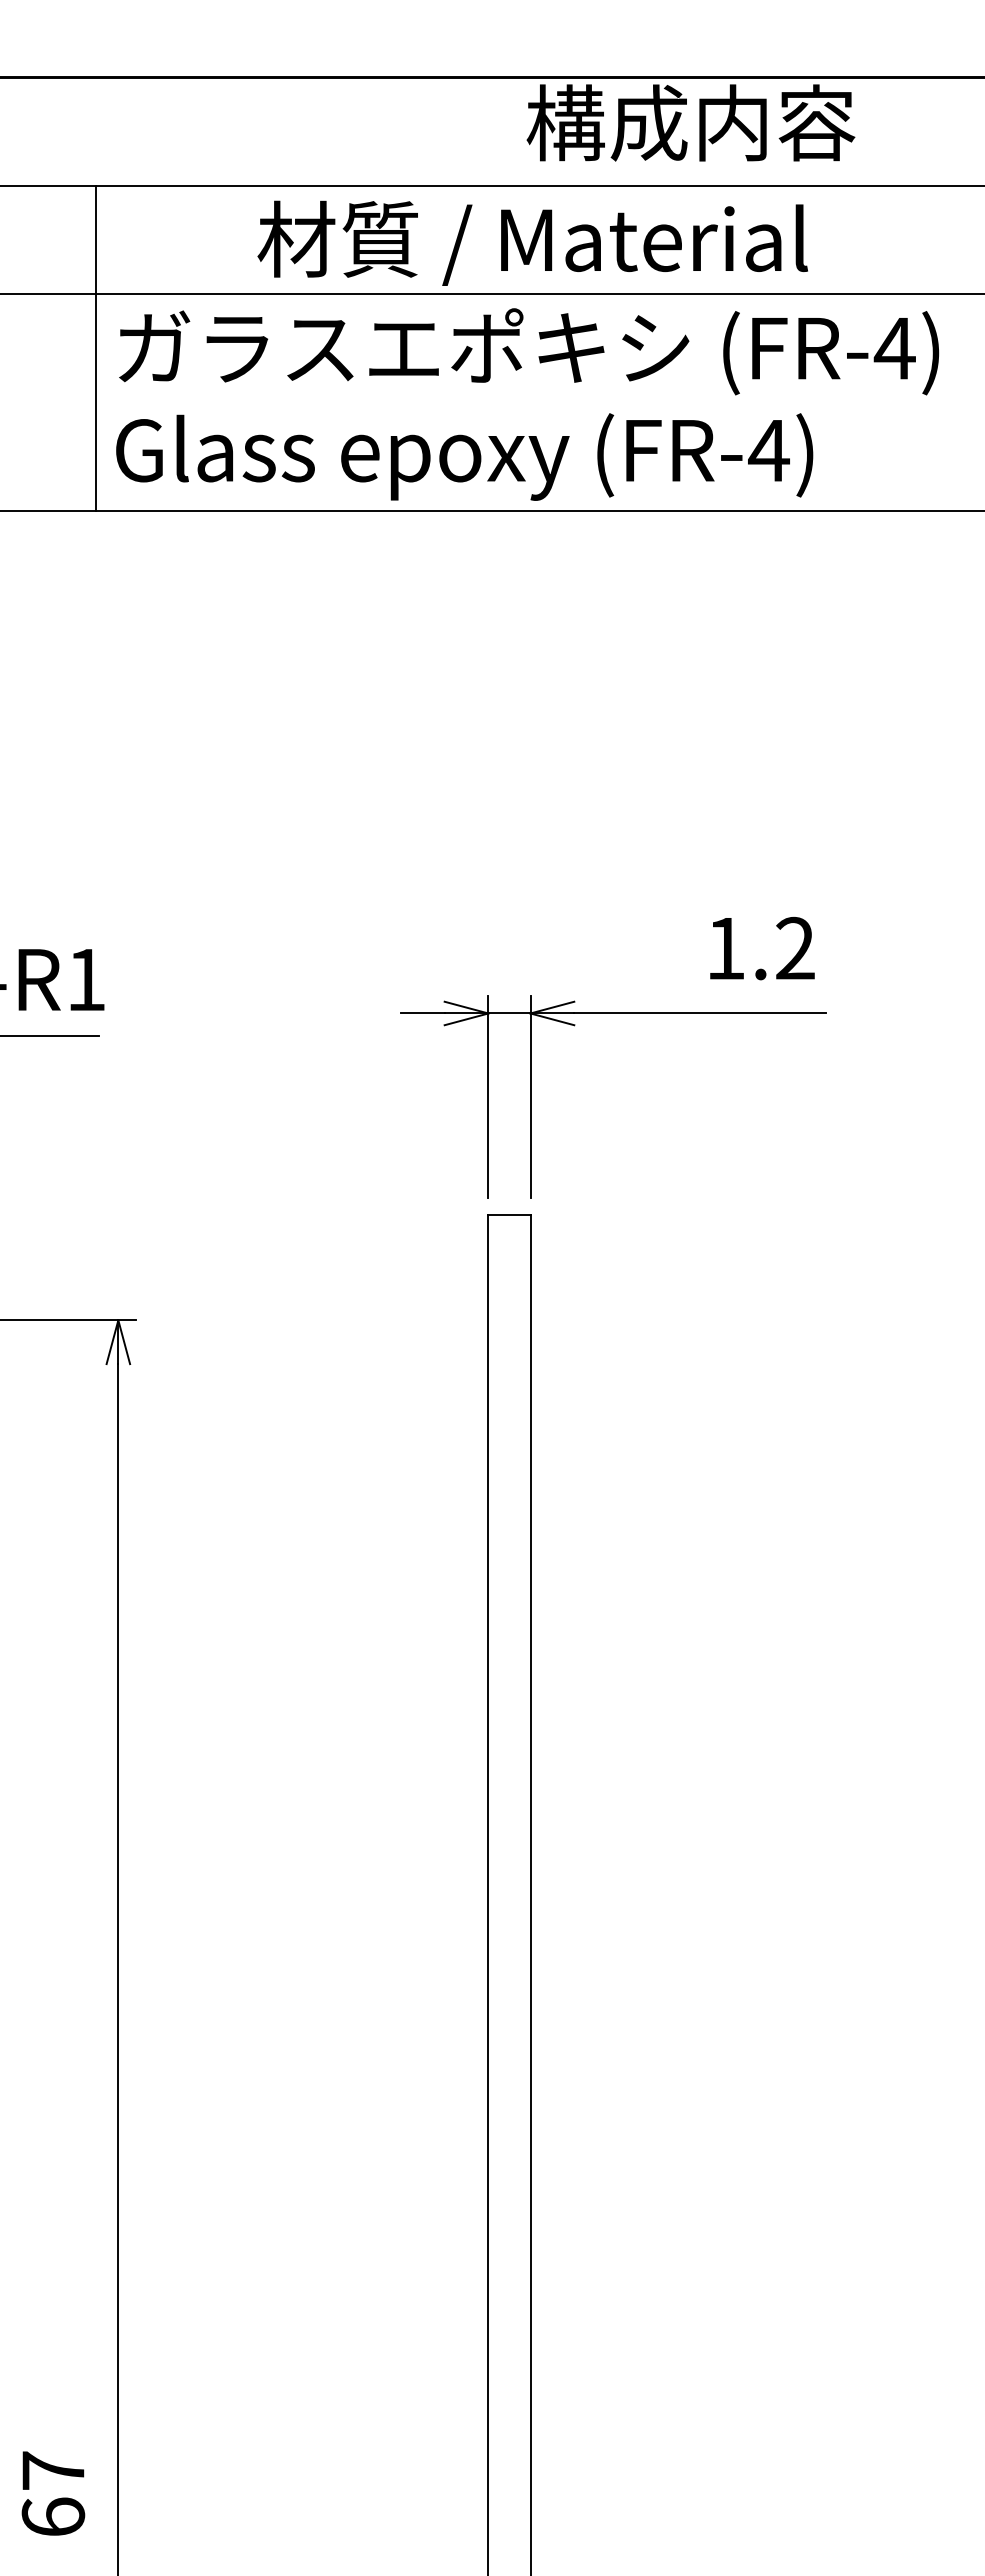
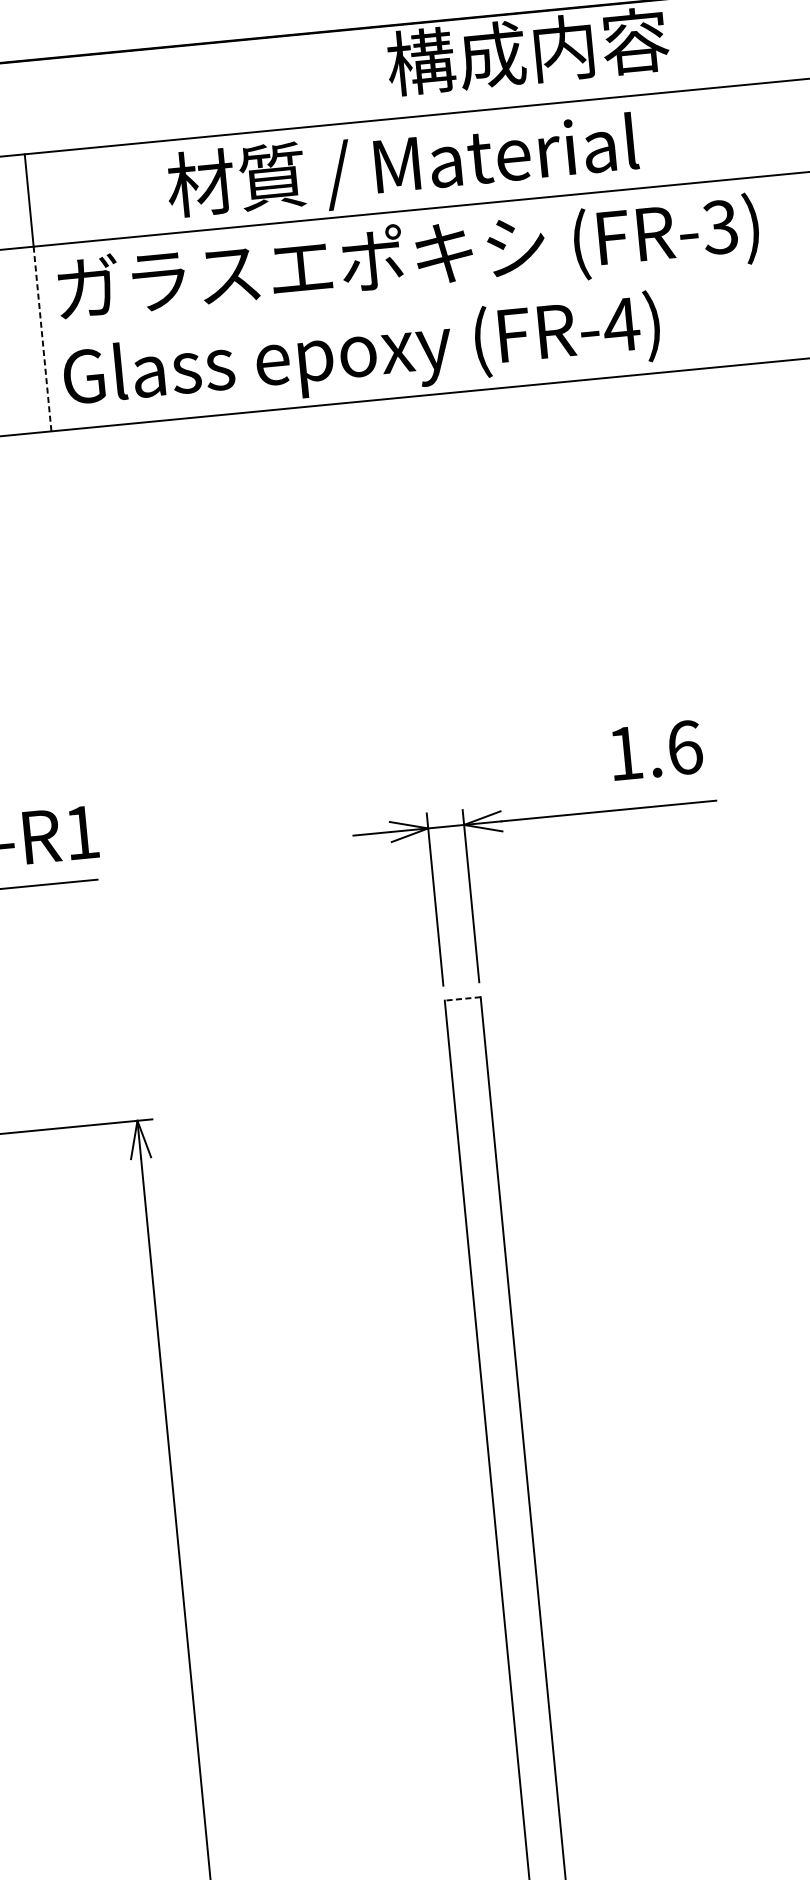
text: (894, 348) -> (720, 227), (FR-4) -> (FR-3)
line: (95, 402) -> (42, 339), solid -> dashed
text: (795, 948) -> (685, 747), 1.2 -> 1.6
line: (508, 1215) -> (461, 999), solid -> dashed

